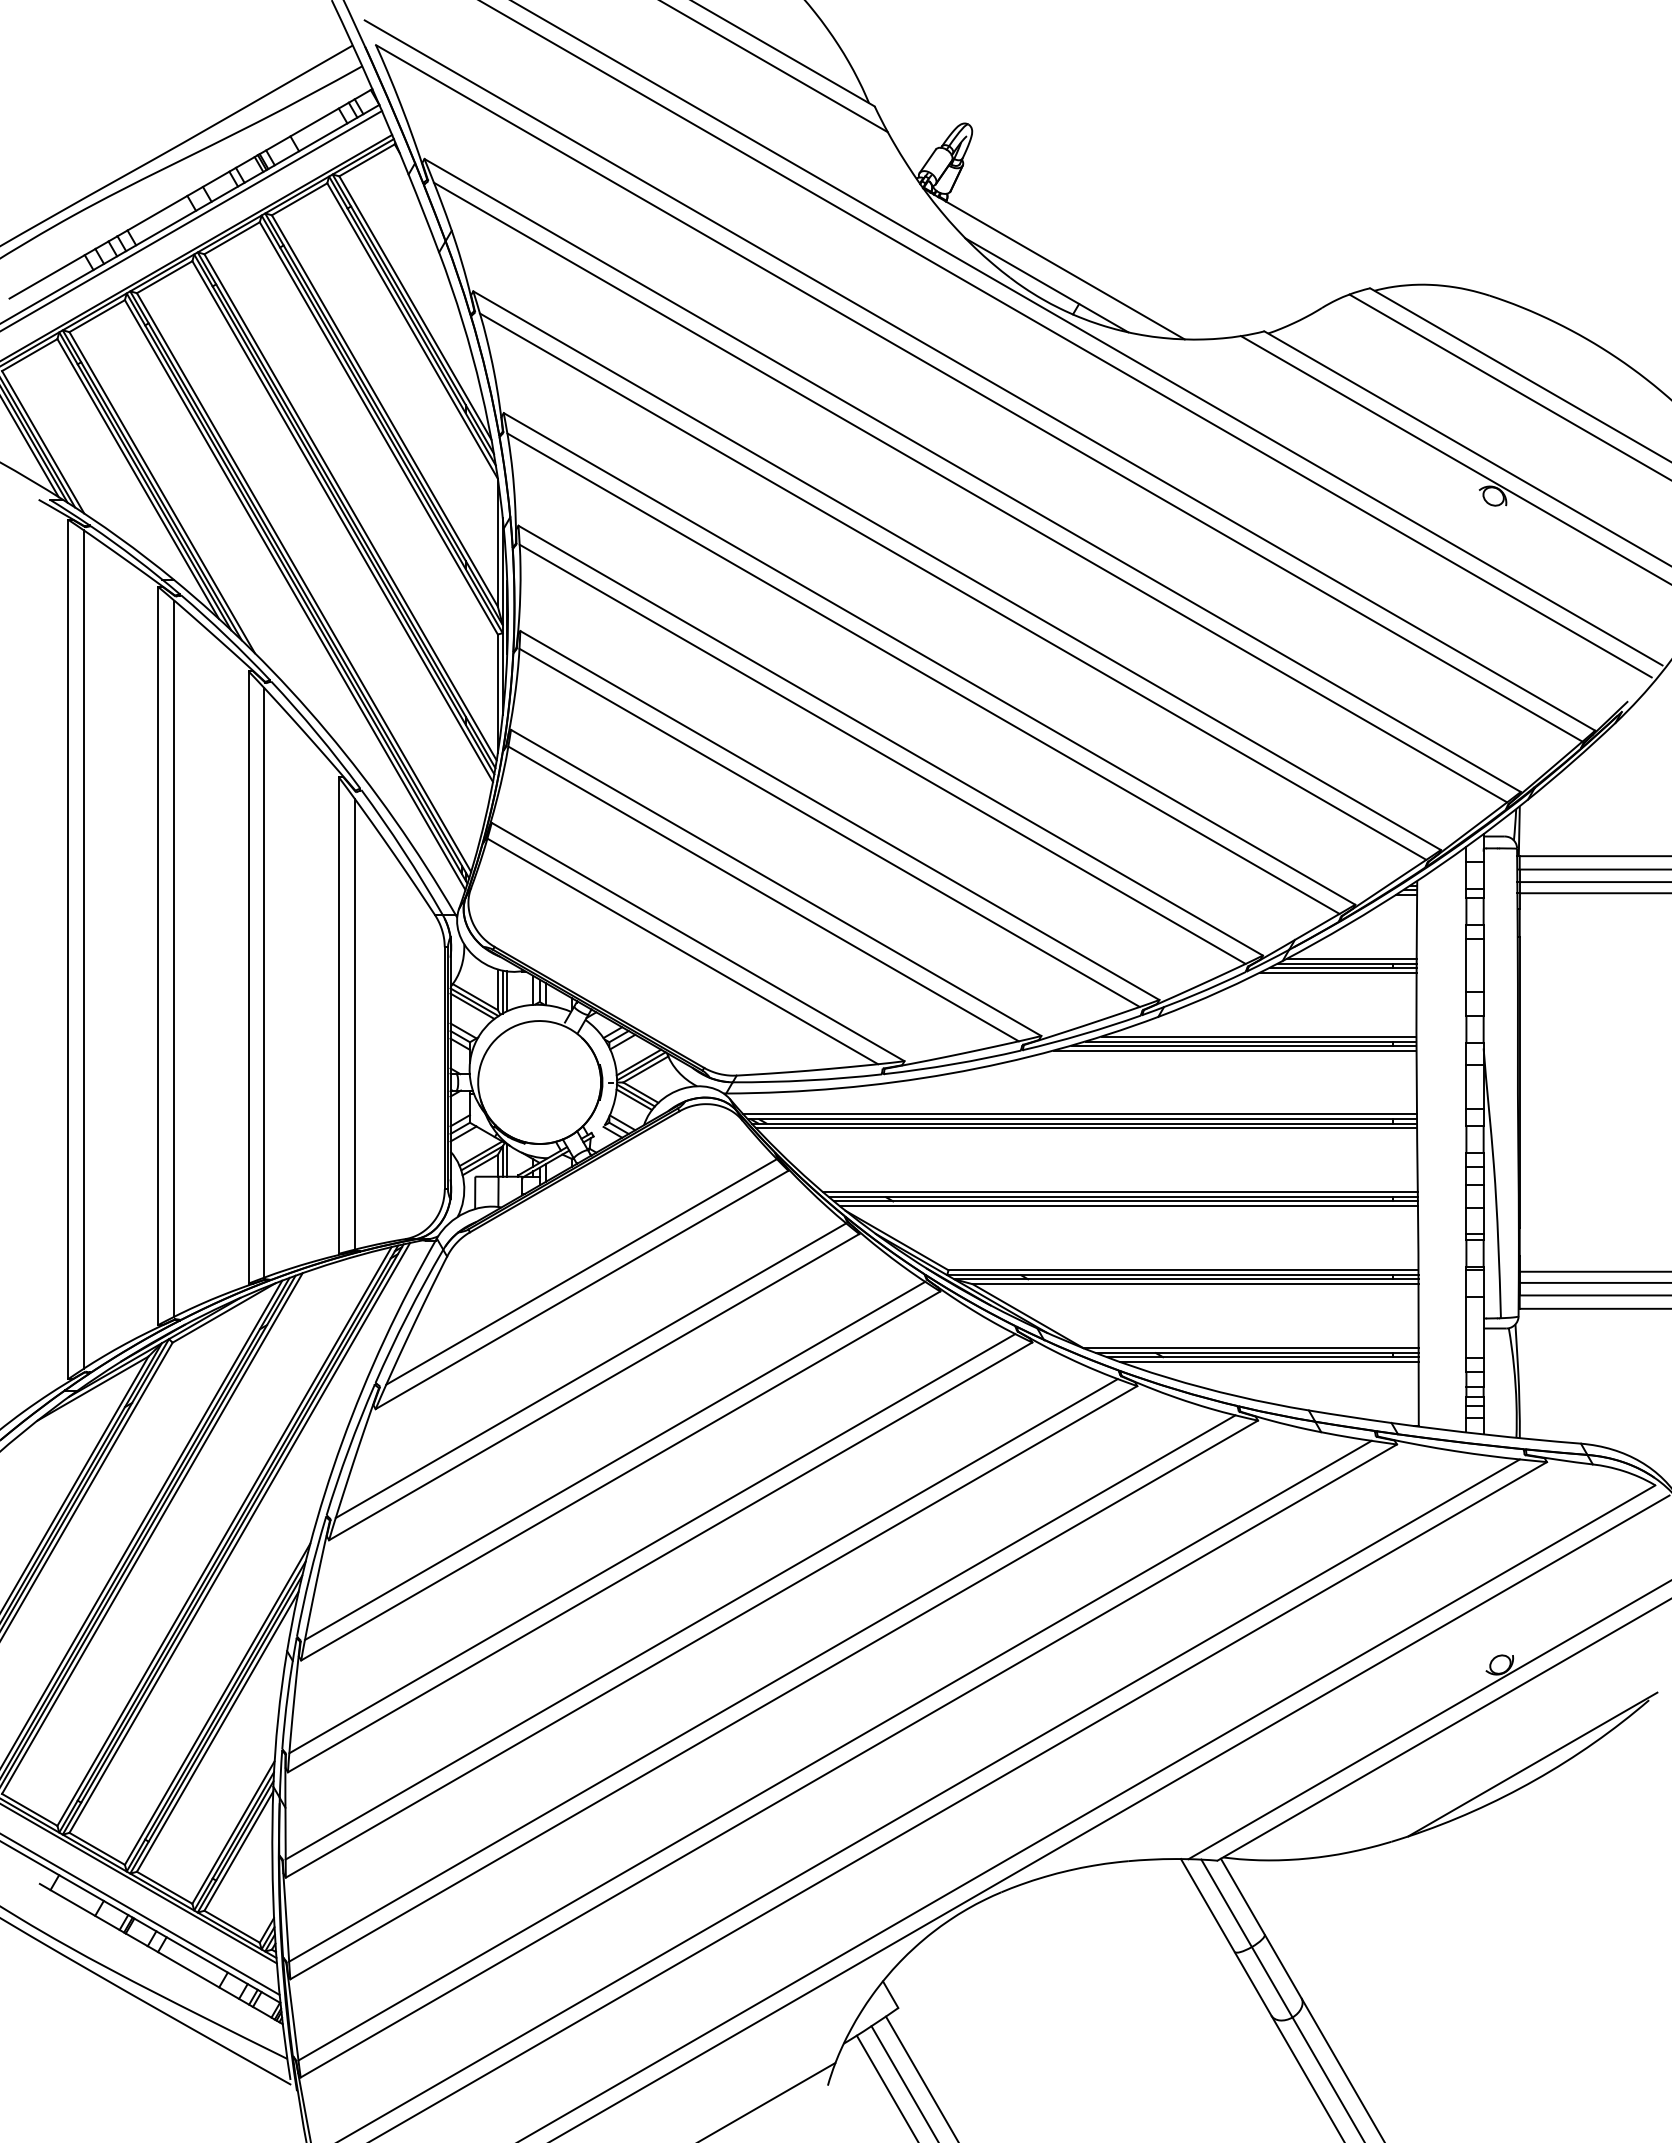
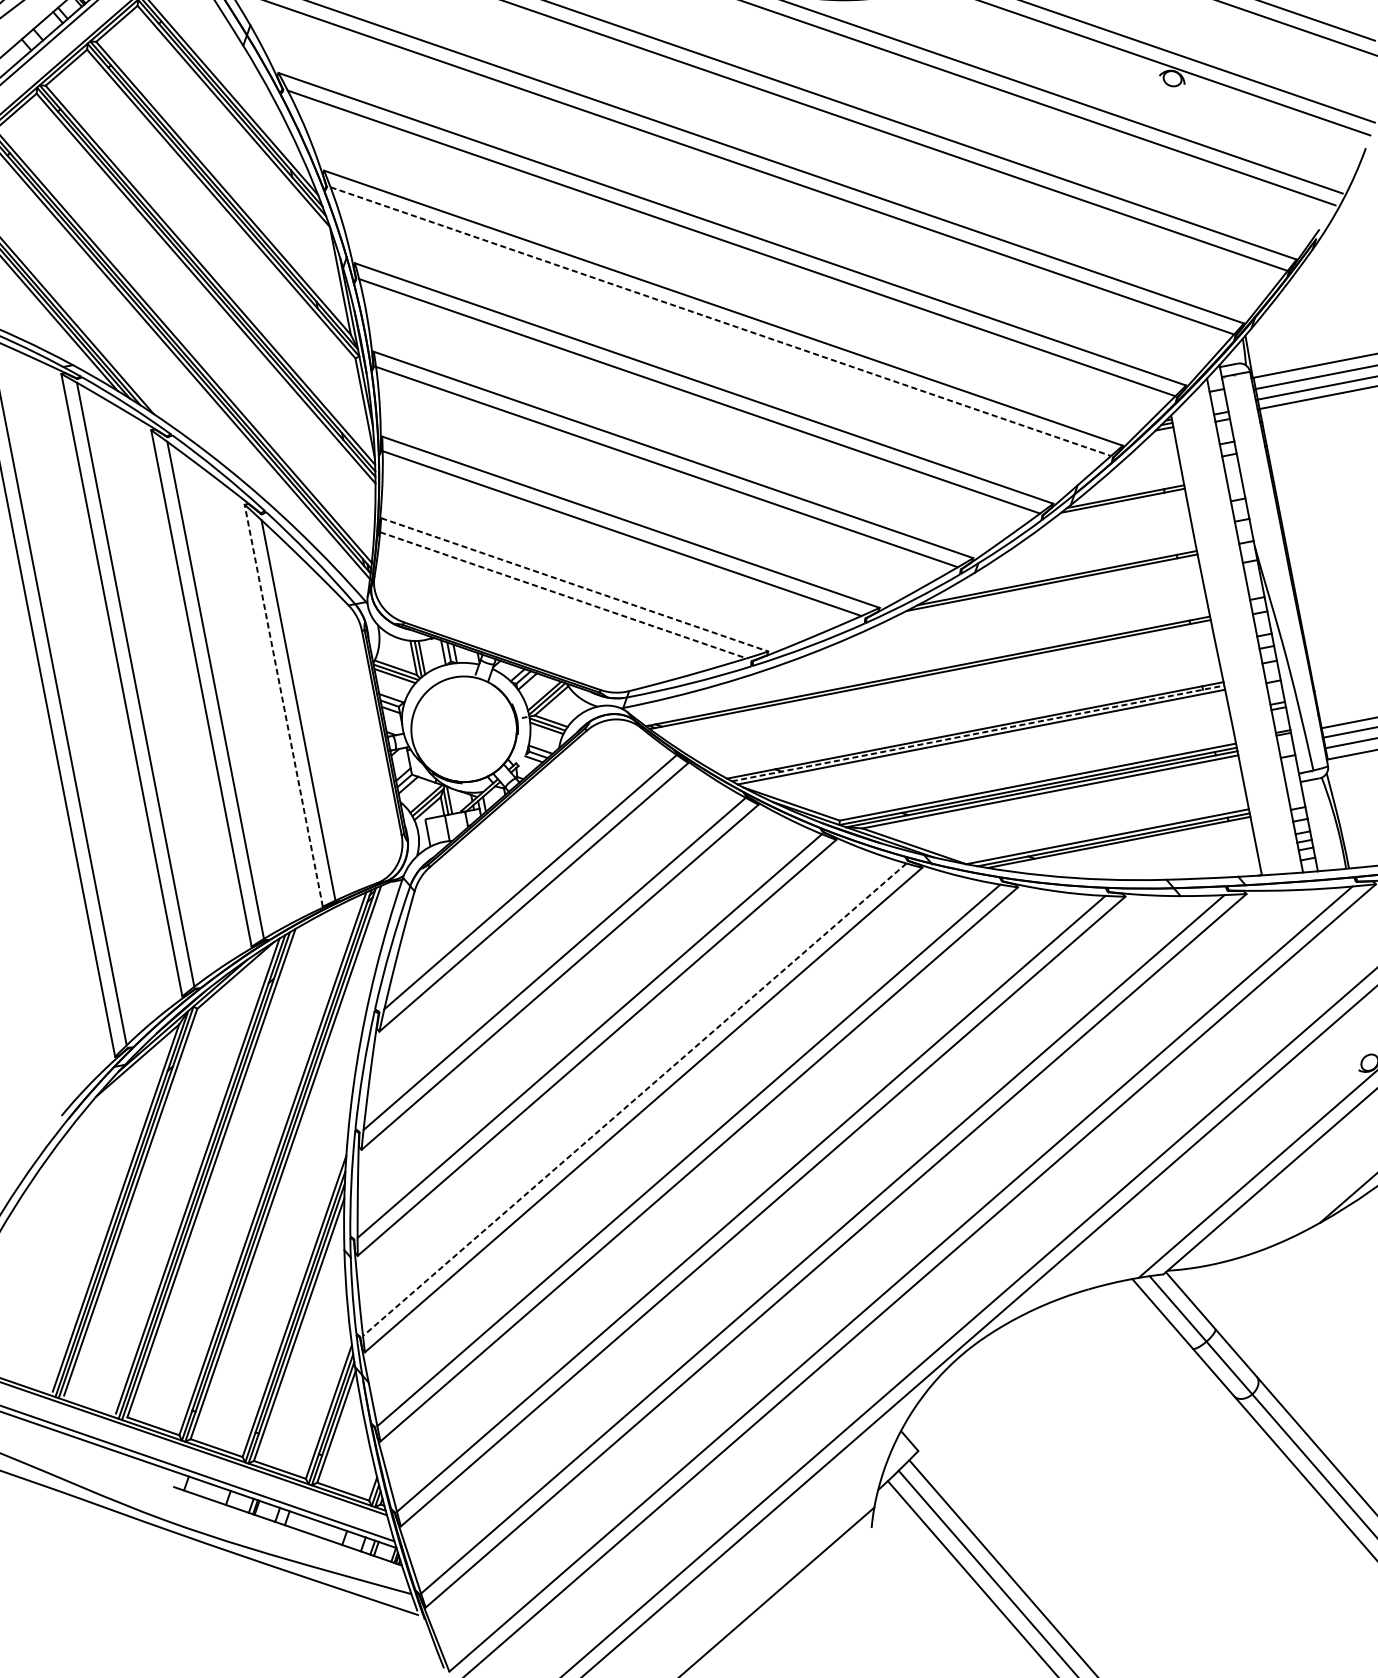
line: (923, 673) -> (720, 321), solid -> dashed
line: (698, 942) -> (575, 585), solid -> dashed
line: (682, 951) -> (563, 595), solid -> dashed
line: (1351, 958) -> (1128, 491), removed
line: (1338, 972) -> (1119, 505), removed
line: (338, 1014) -> (283, 704), solid -> dashed
line: (1258, 1036) -> (1062, 572), removed
line: (1234, 1050) -> (1044, 588), removed
line: (1079, 1114) -> (924, 667), removed
line: (1086, 1128) -> (932, 678), removed
line: (1120, 1192) -> (972, 726), removed
line: (1125, 1201) -> (977, 733), solid -> dashed
line: (1269, 1362) -> (1125, 845), removed
line: (651, 1543) -> (634, 1099), solid -> dashed

